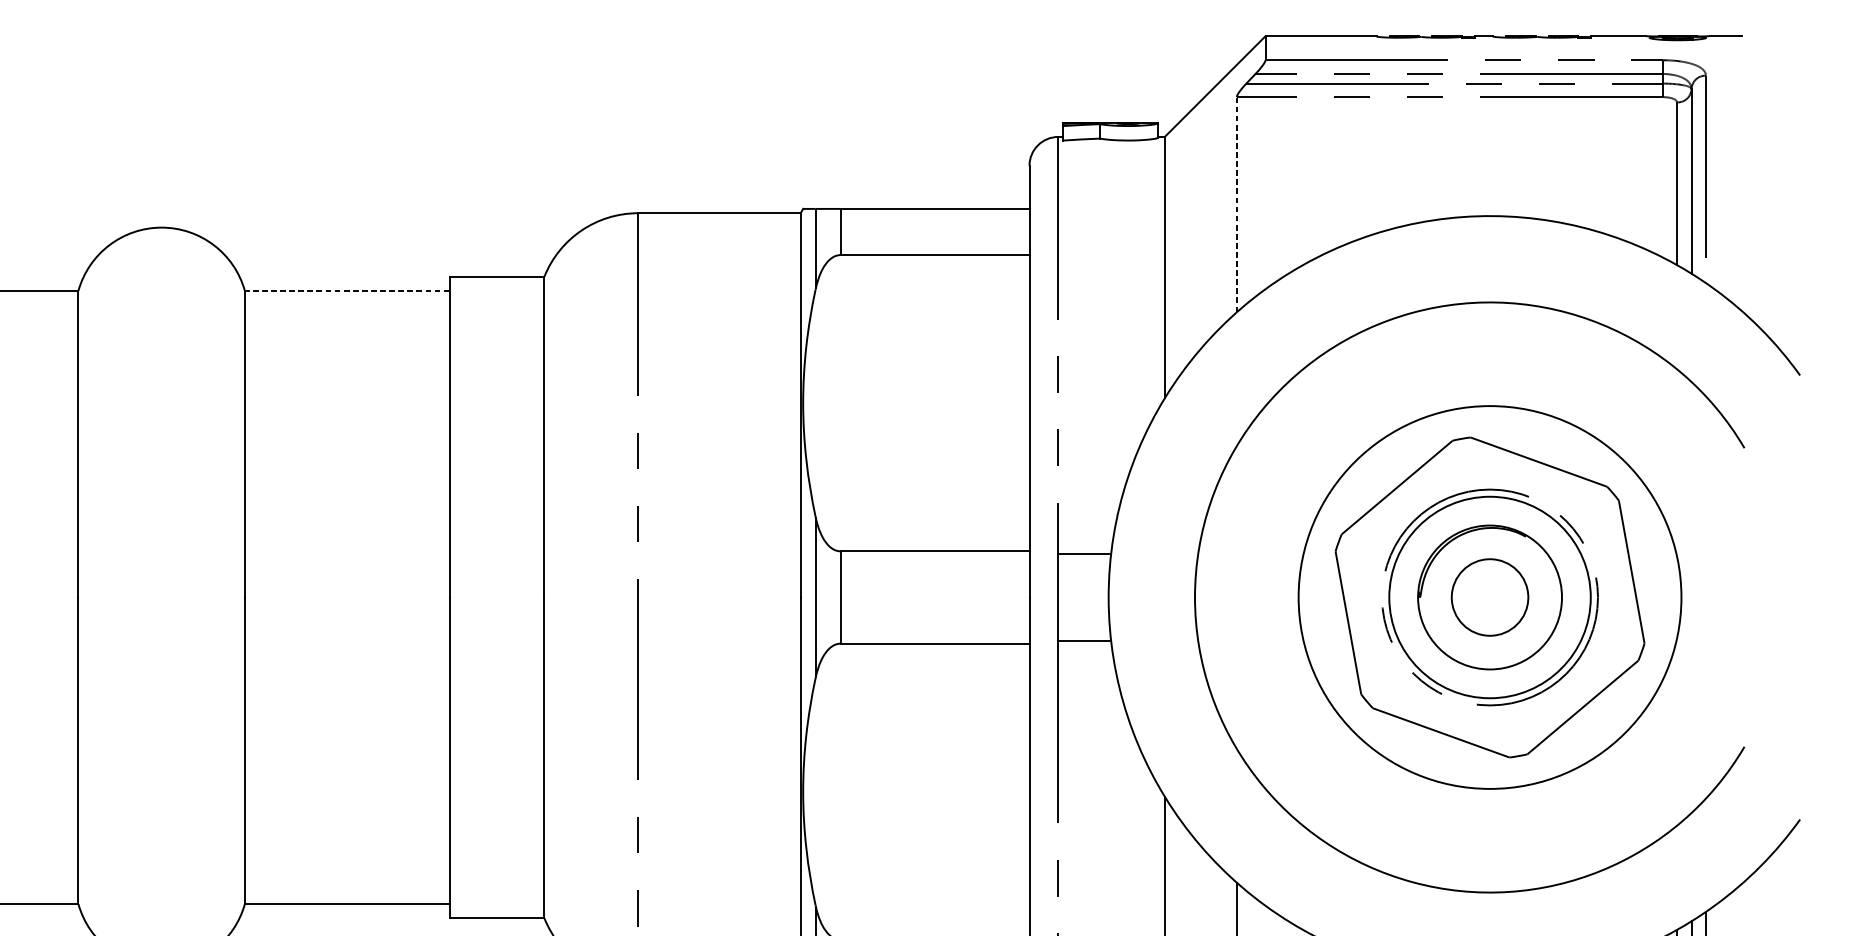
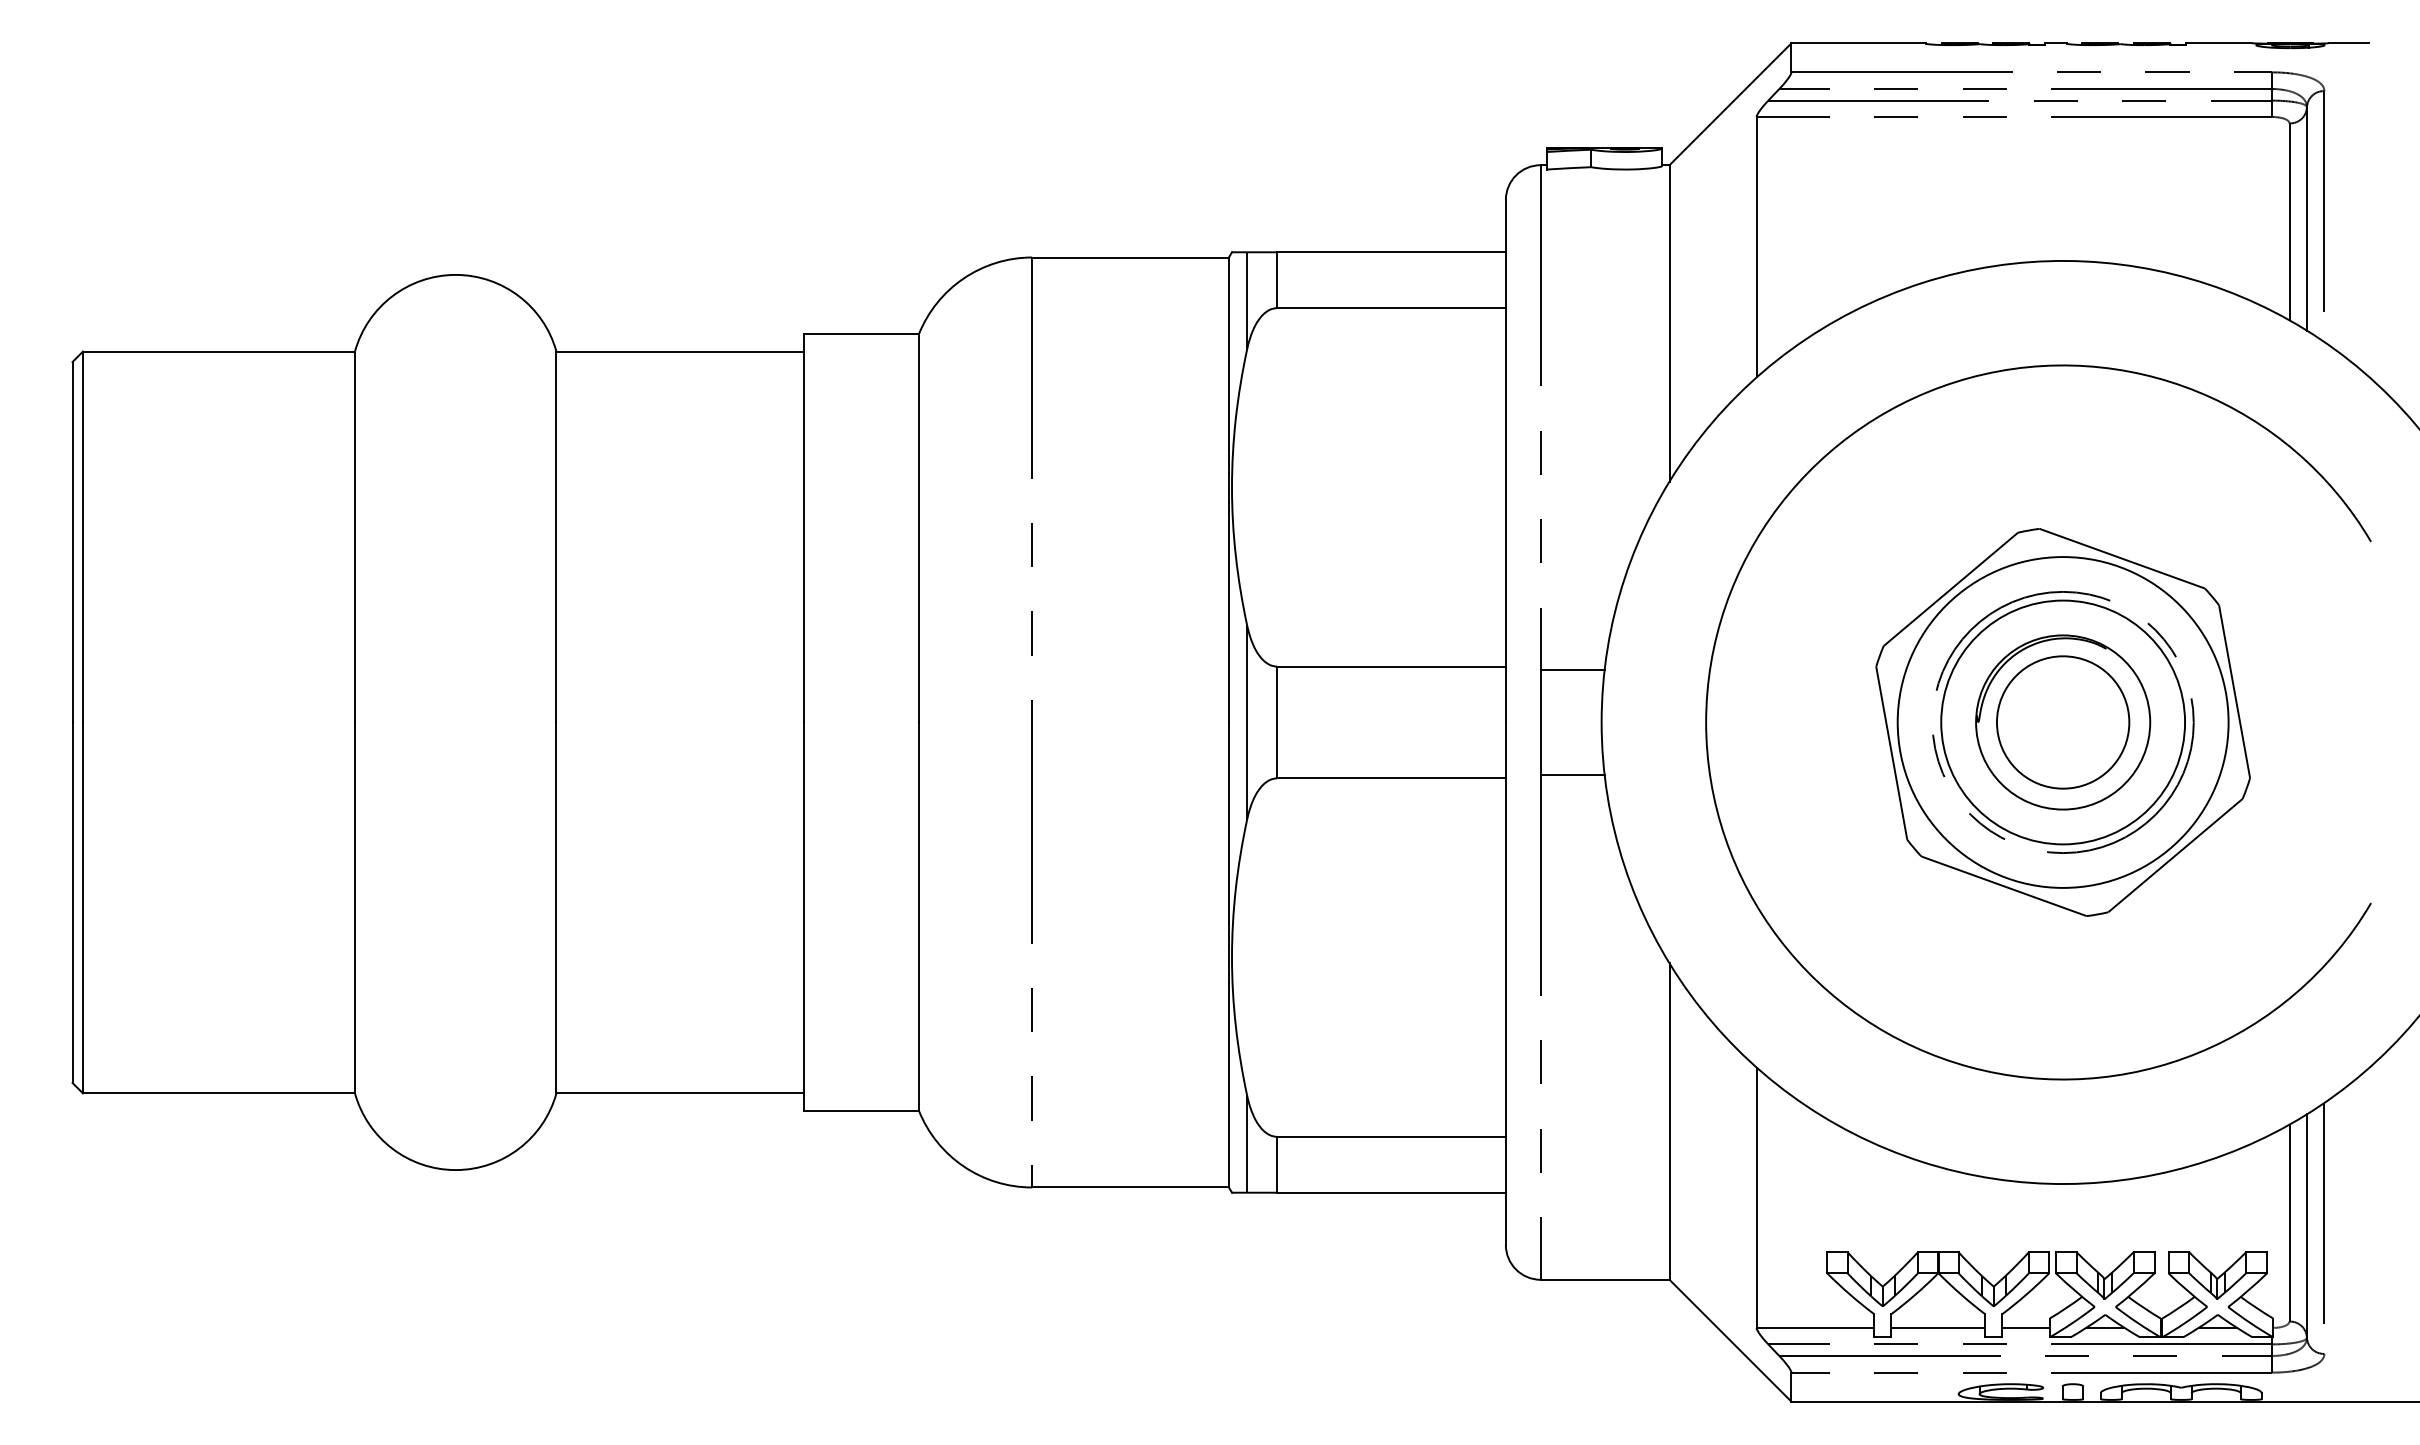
line: (1236, 204) -> (1756, 246), dashed -> solid
line: (347, 290) -> (680, 351), dashed -> solid
circle: (1489, 597) -> (2062, 722), size x0.71
circle: (1489, 597) -> (2062, 722), size x1.43

